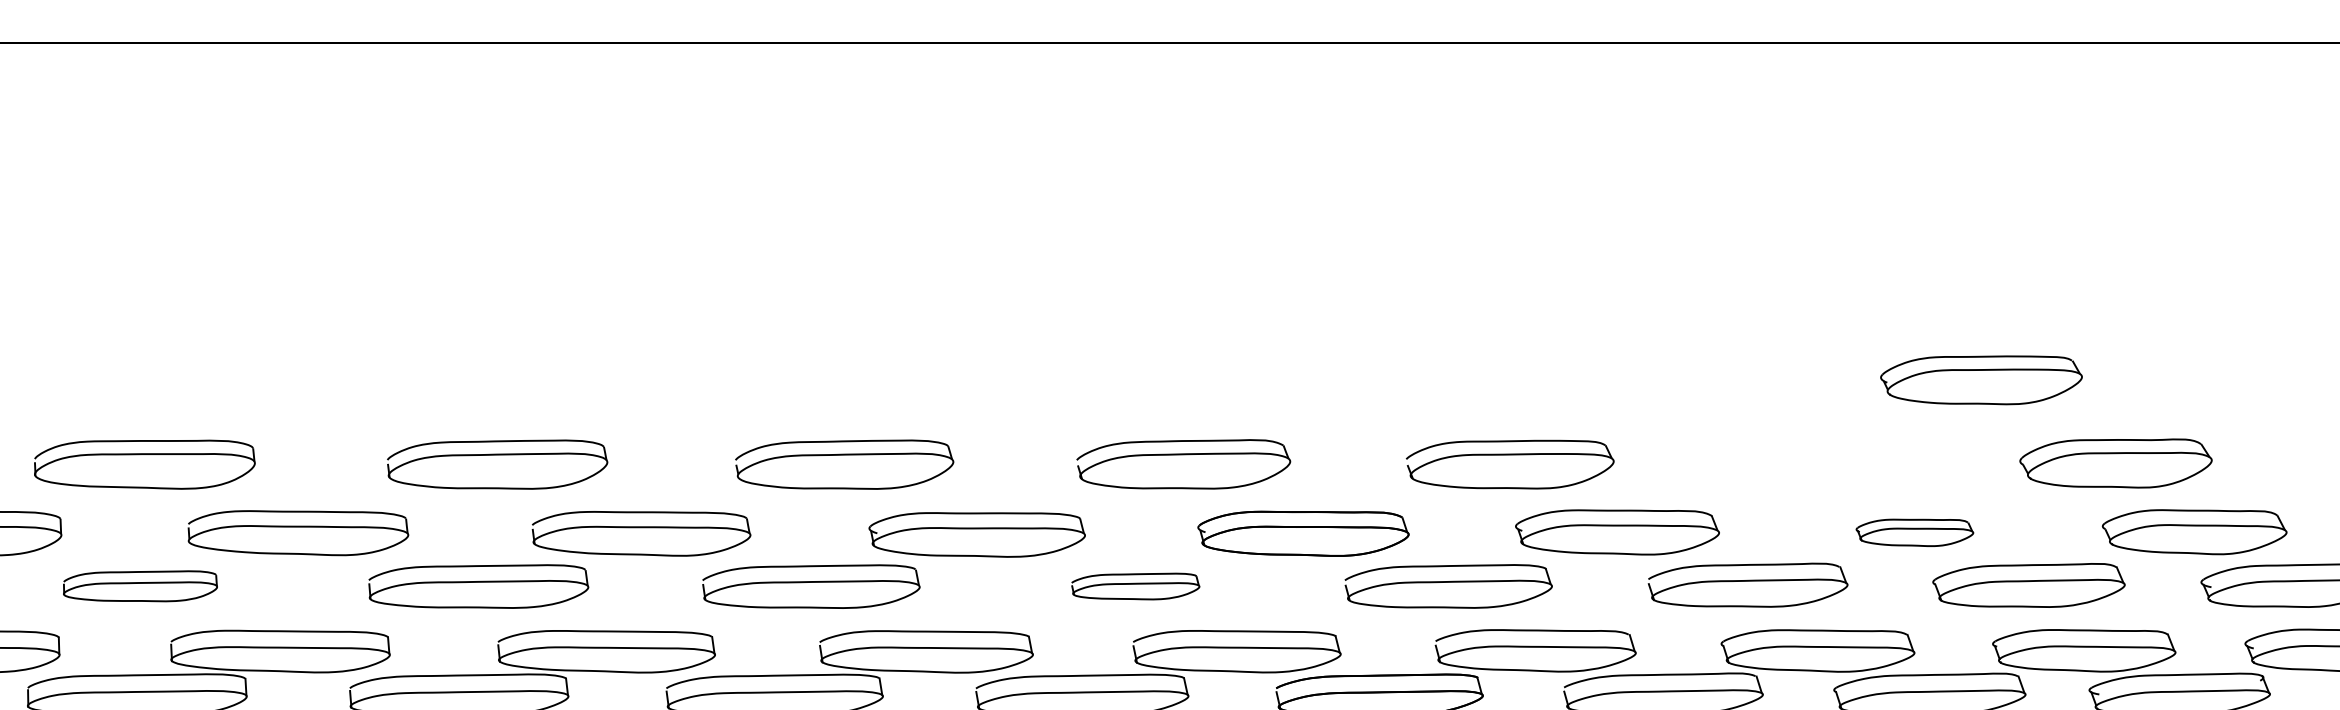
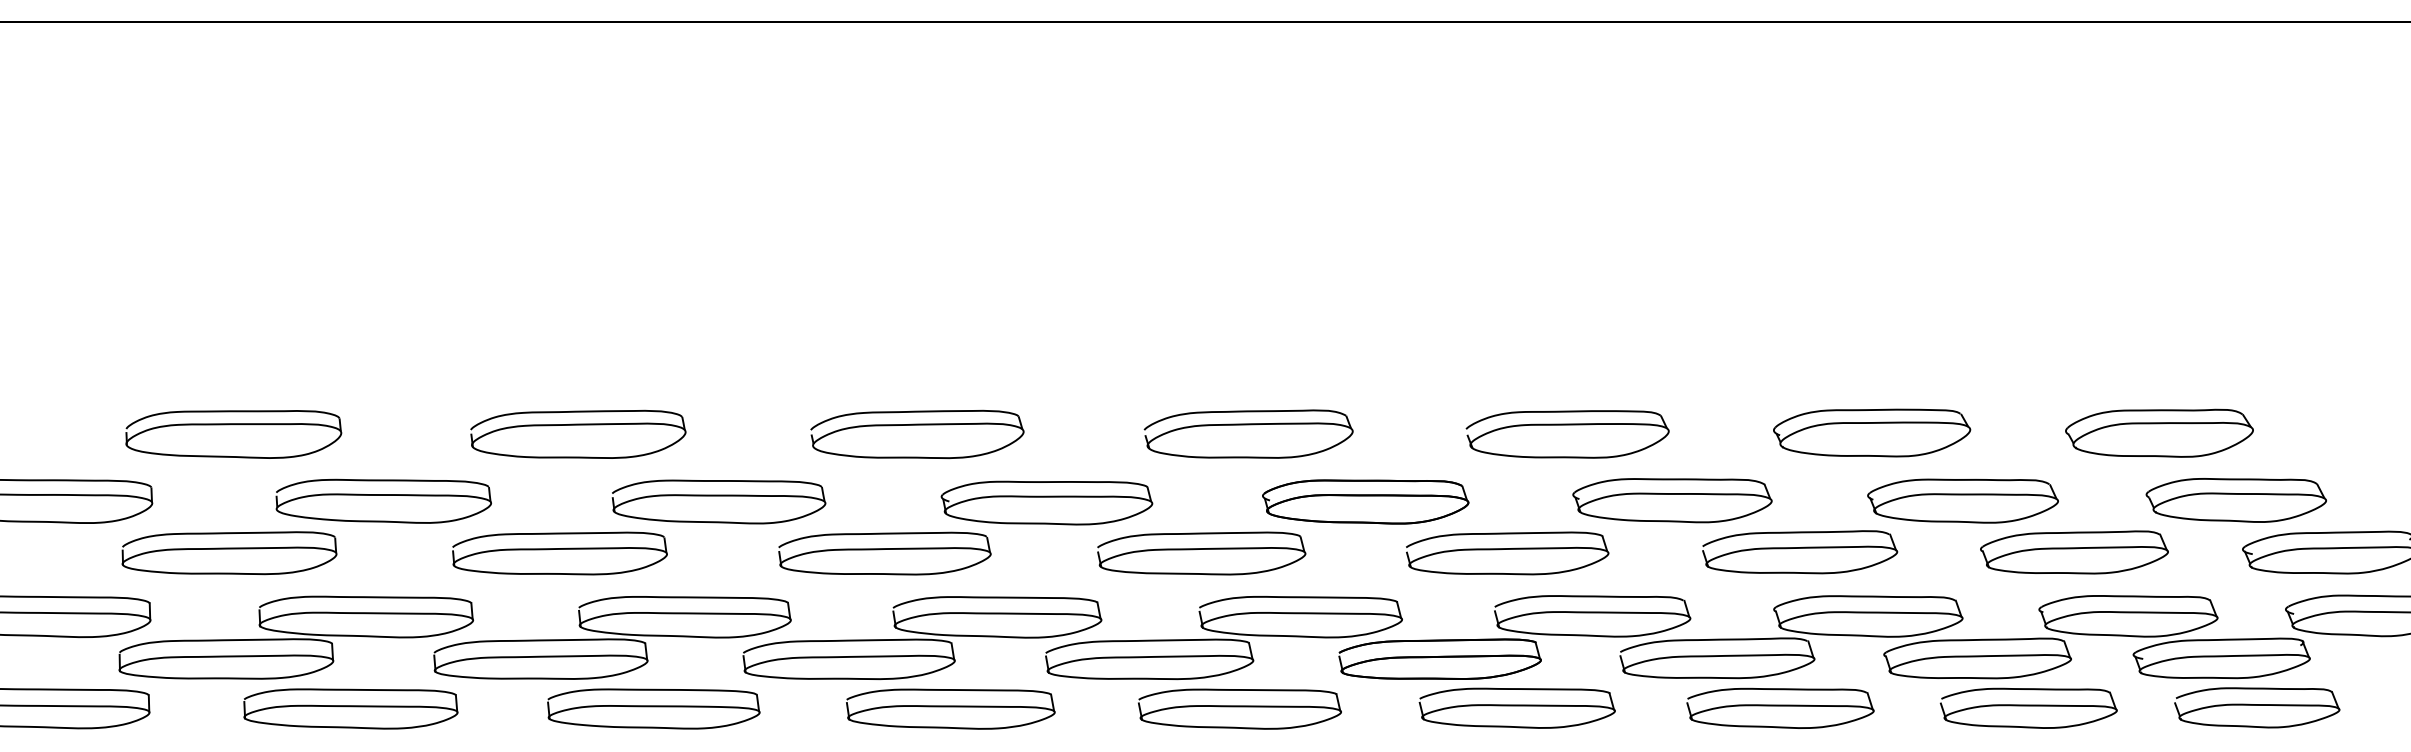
part: (1981, 379) -> (1872, 432), moved
part: (1914, 532) -> (1962, 500), size x1.67
part: (140, 586) -> (229, 553), size x1.43
part: (1135, 586) -> (1201, 553), size x1.67

